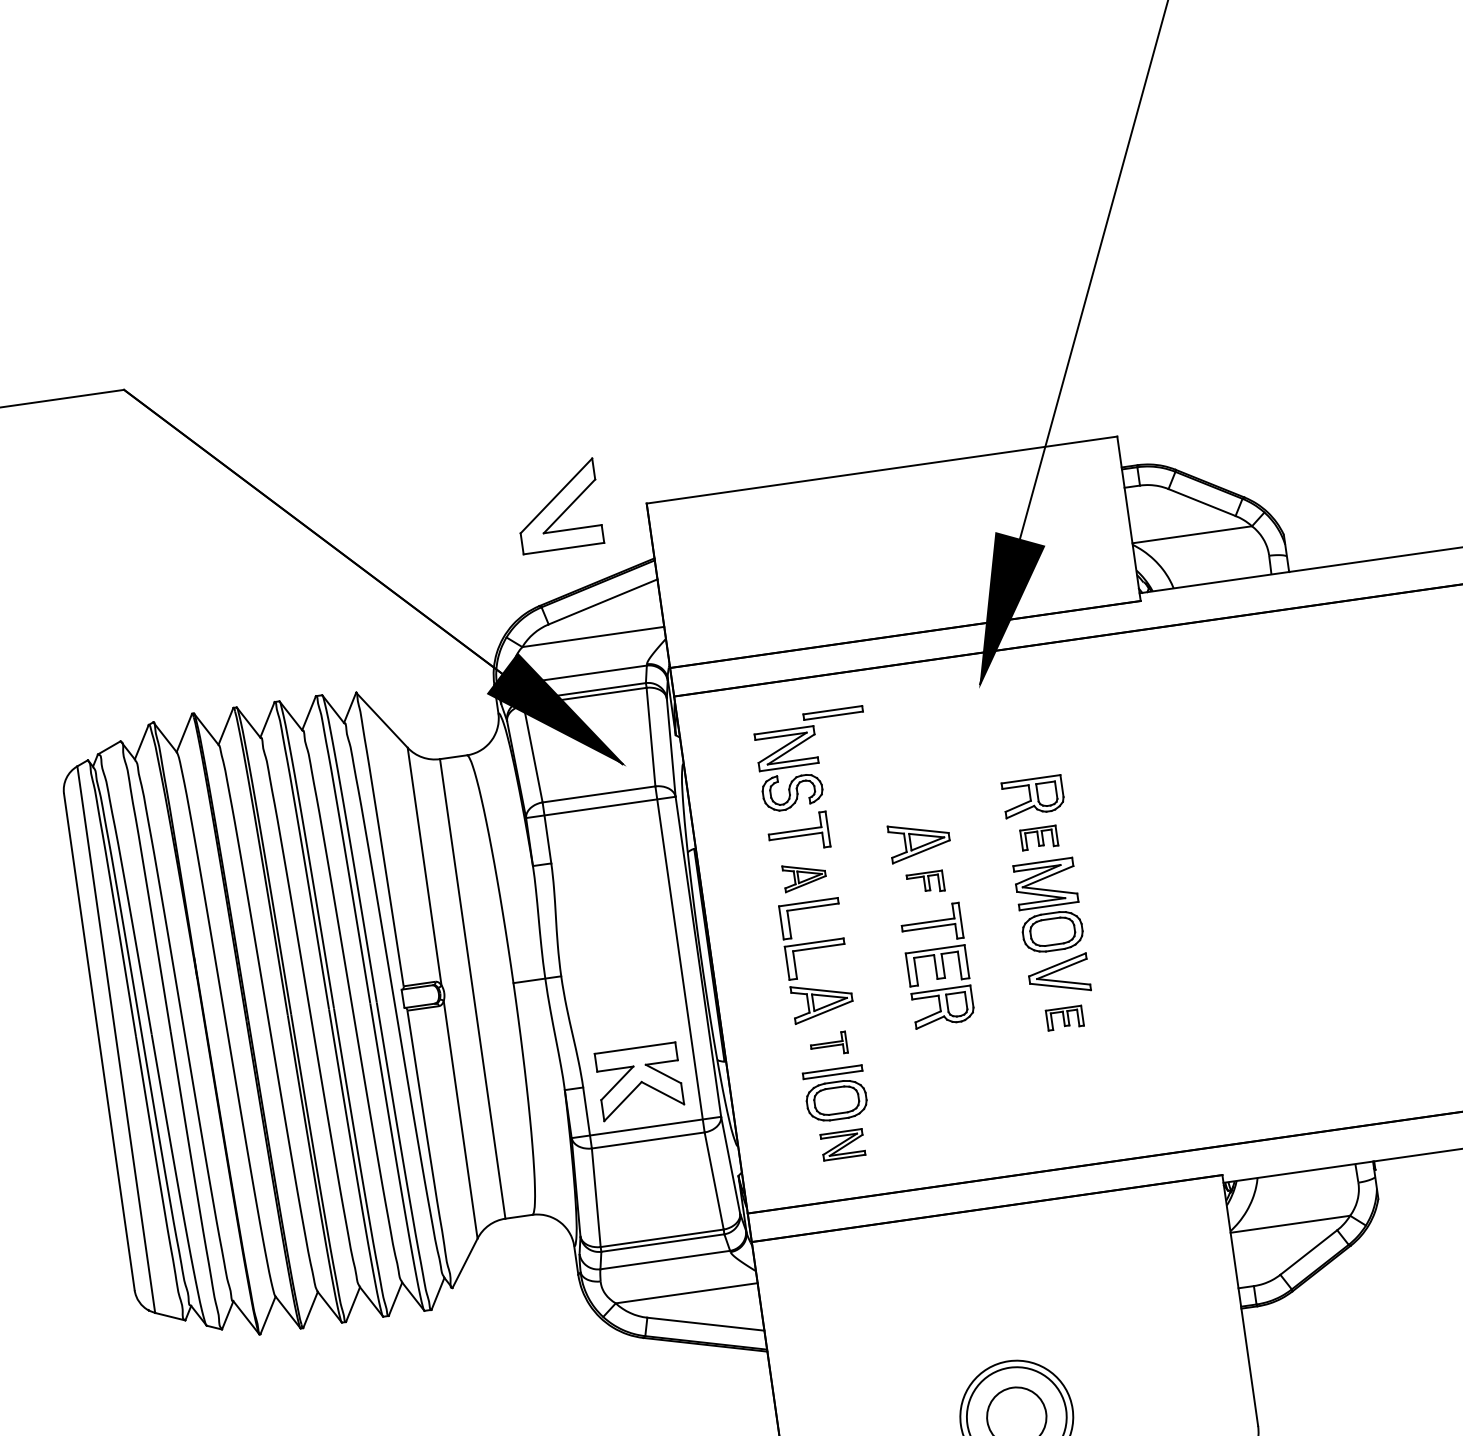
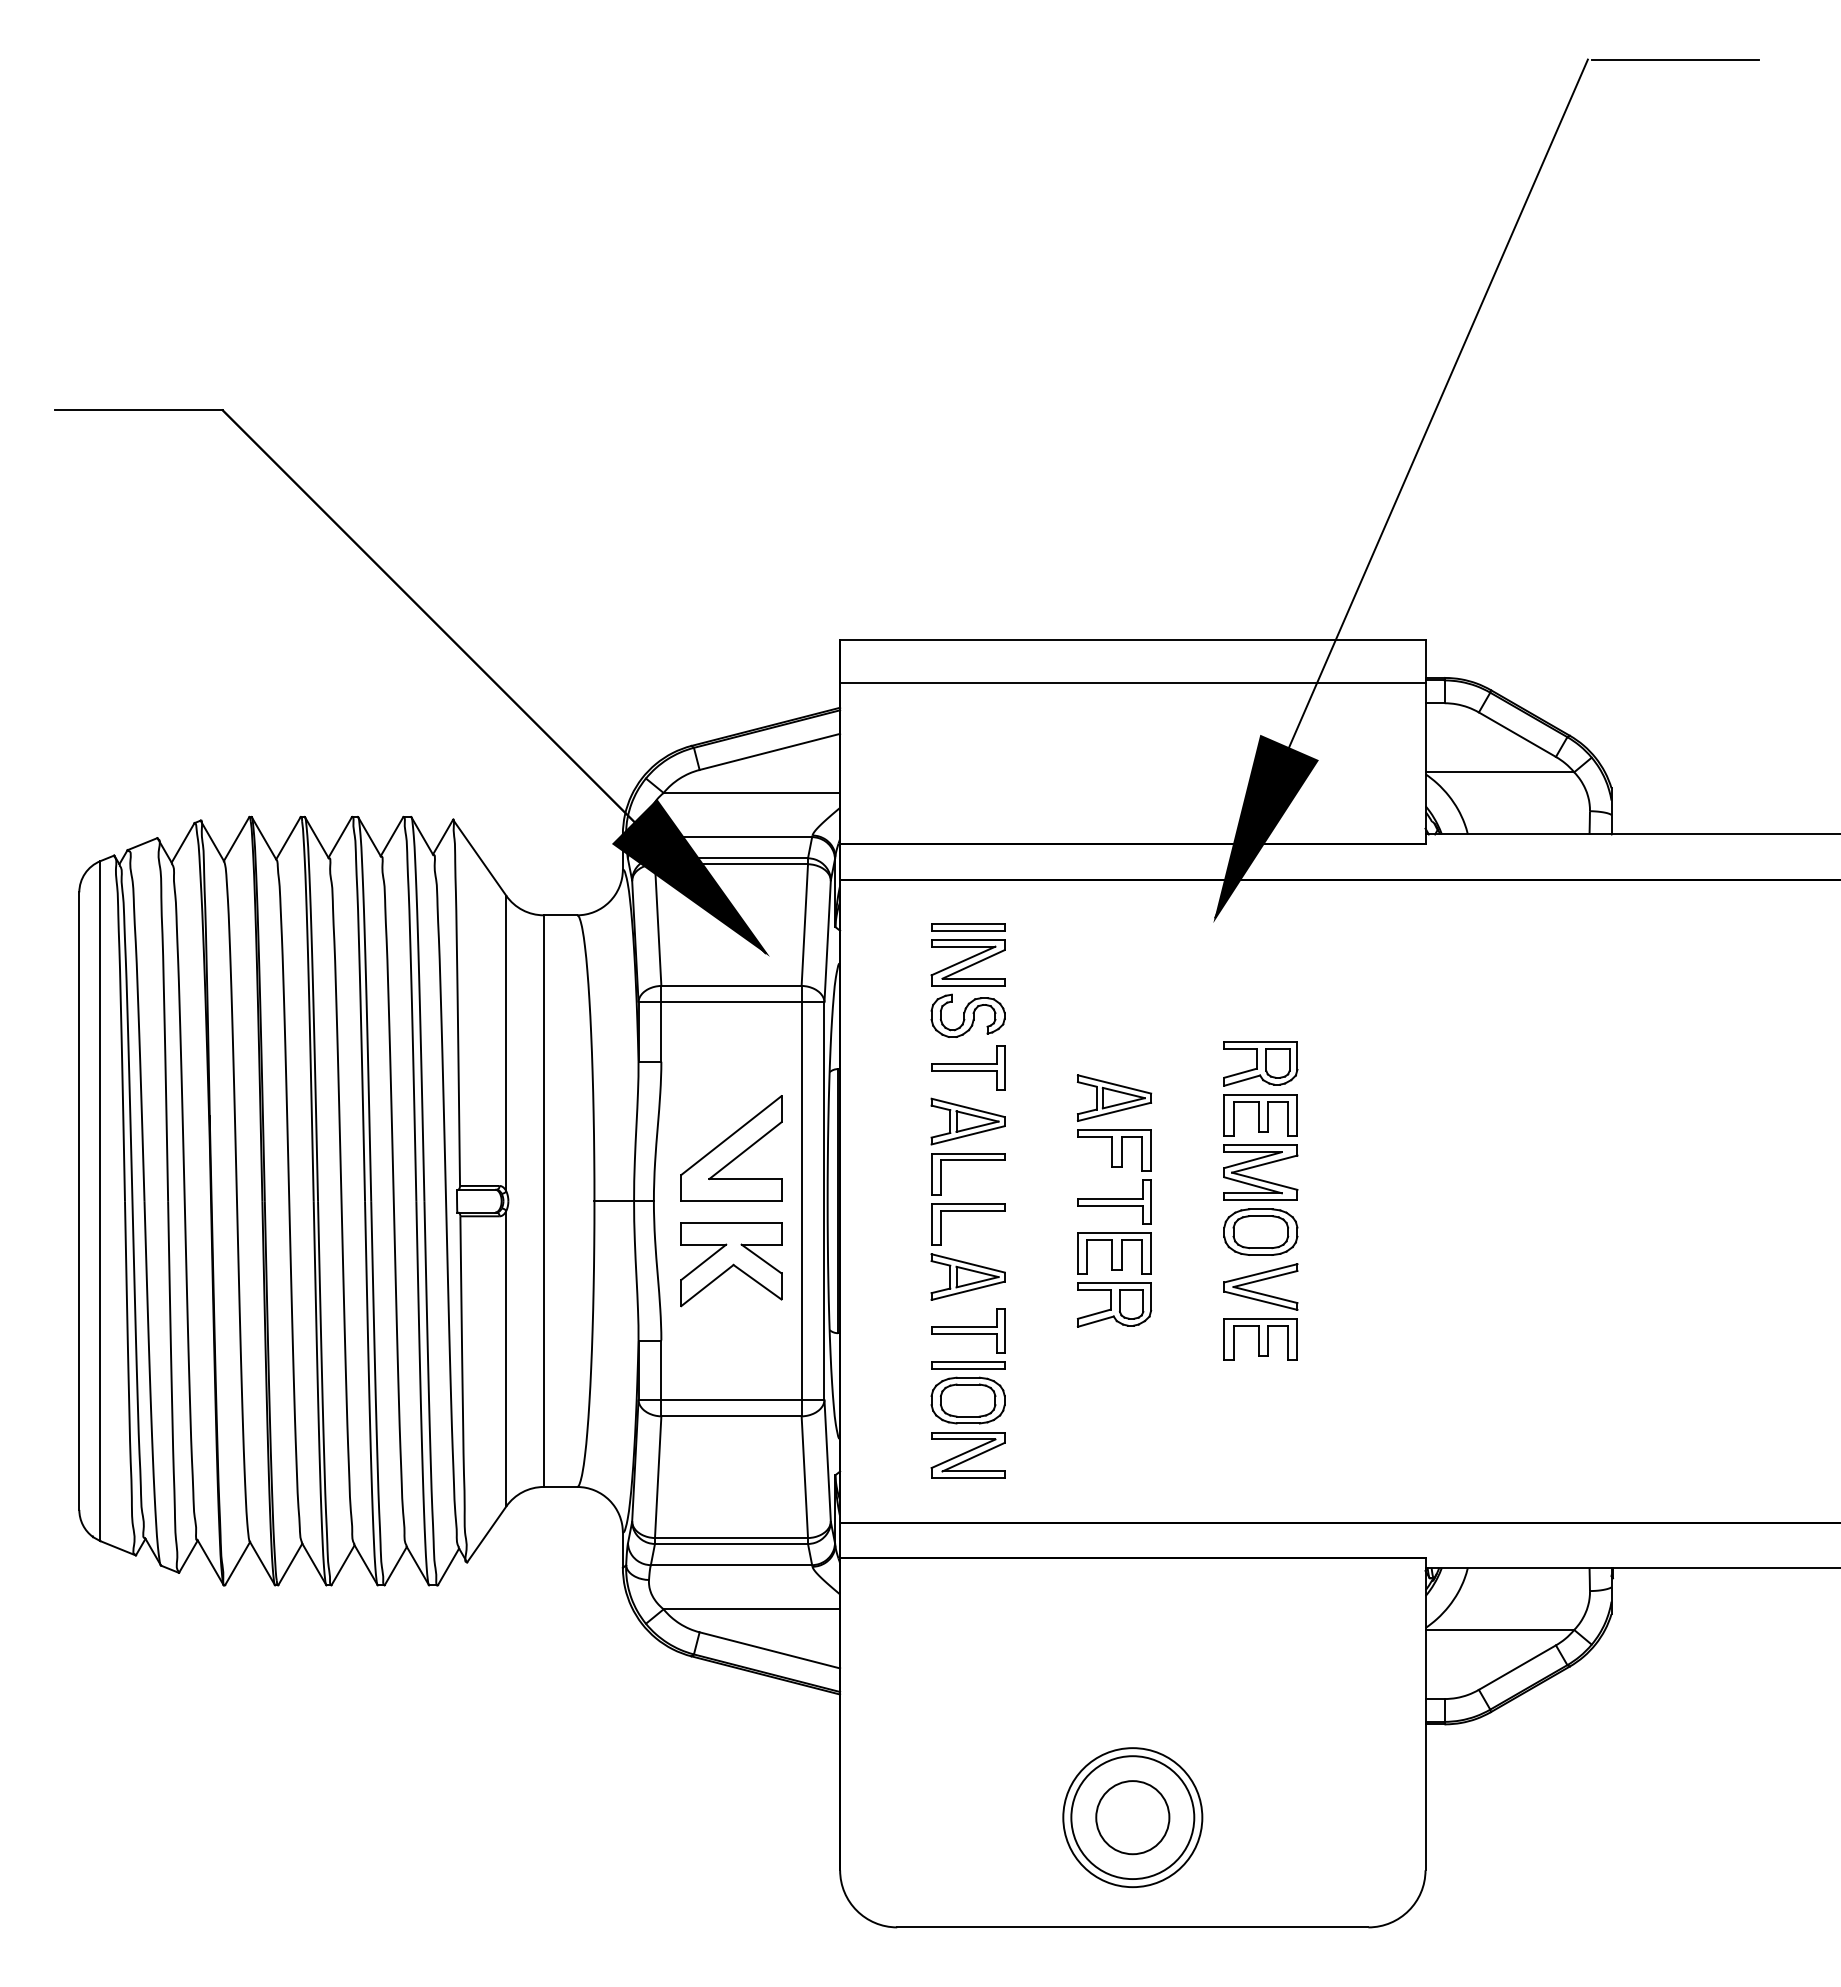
line: (886, 505) -> (1132, 683), added
part: (558, 506) -> (731, 1148), moved
part: (833, 713) -> (968, 927), moved
part: (1039, 838) -> (1260, 1115), size x1.67
part: (804, 876) -> (967, 1121), size x1.43
part: (925, 882) -> (1114, 1150), size x1.67
part: (1064, 1018) -> (1260, 1339), size x1.67
part: (828, 1044) -> (968, 1330), size x1.67
part: (639, 1081) -> (731, 1264), moved
part: (842, 1144) -> (967, 1455), size x1.43

